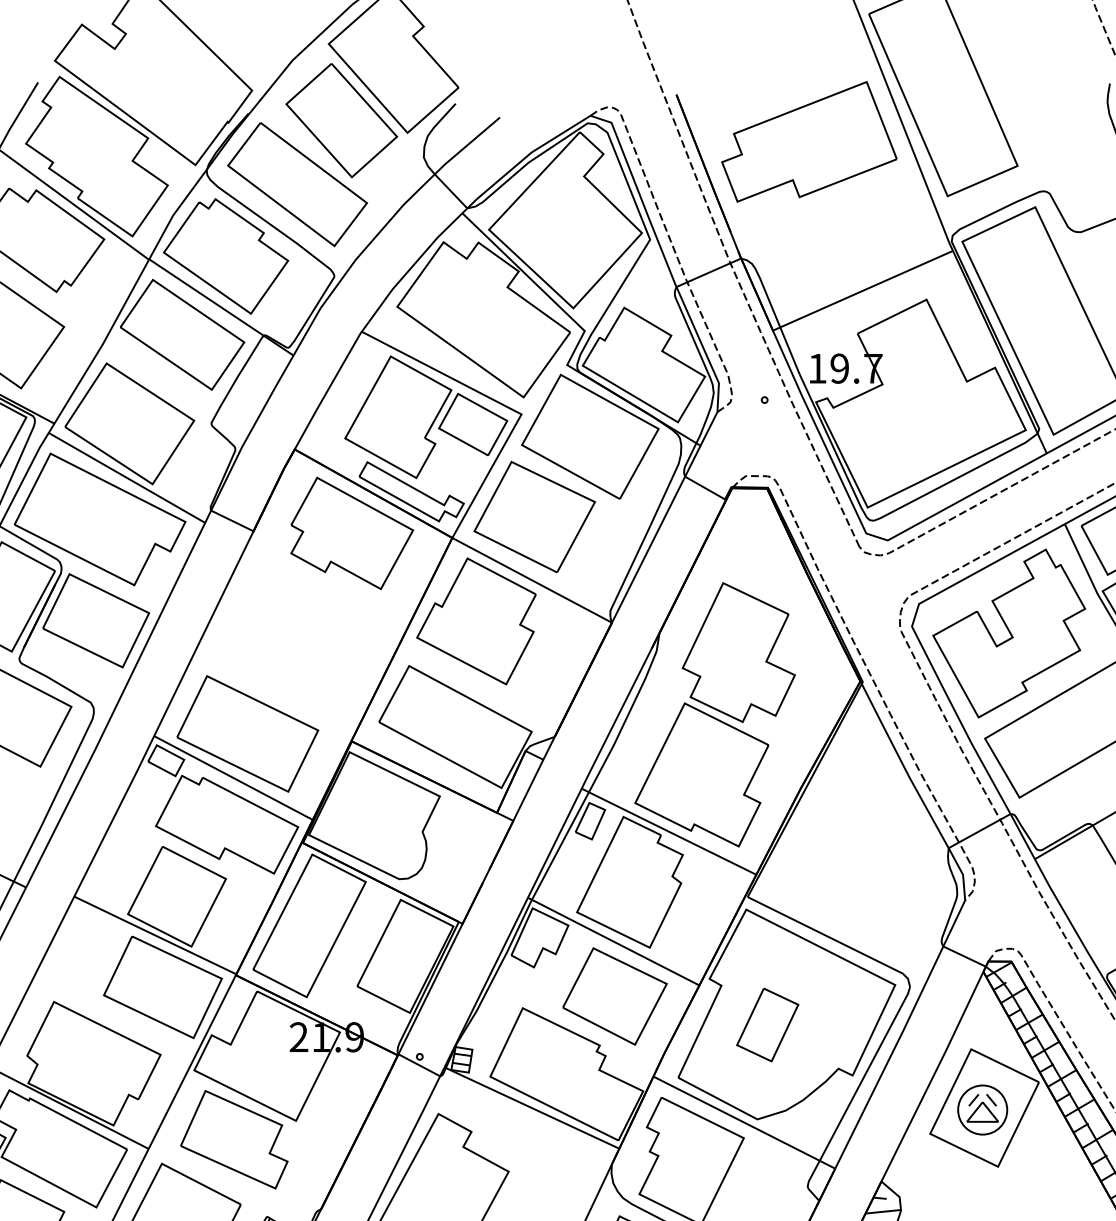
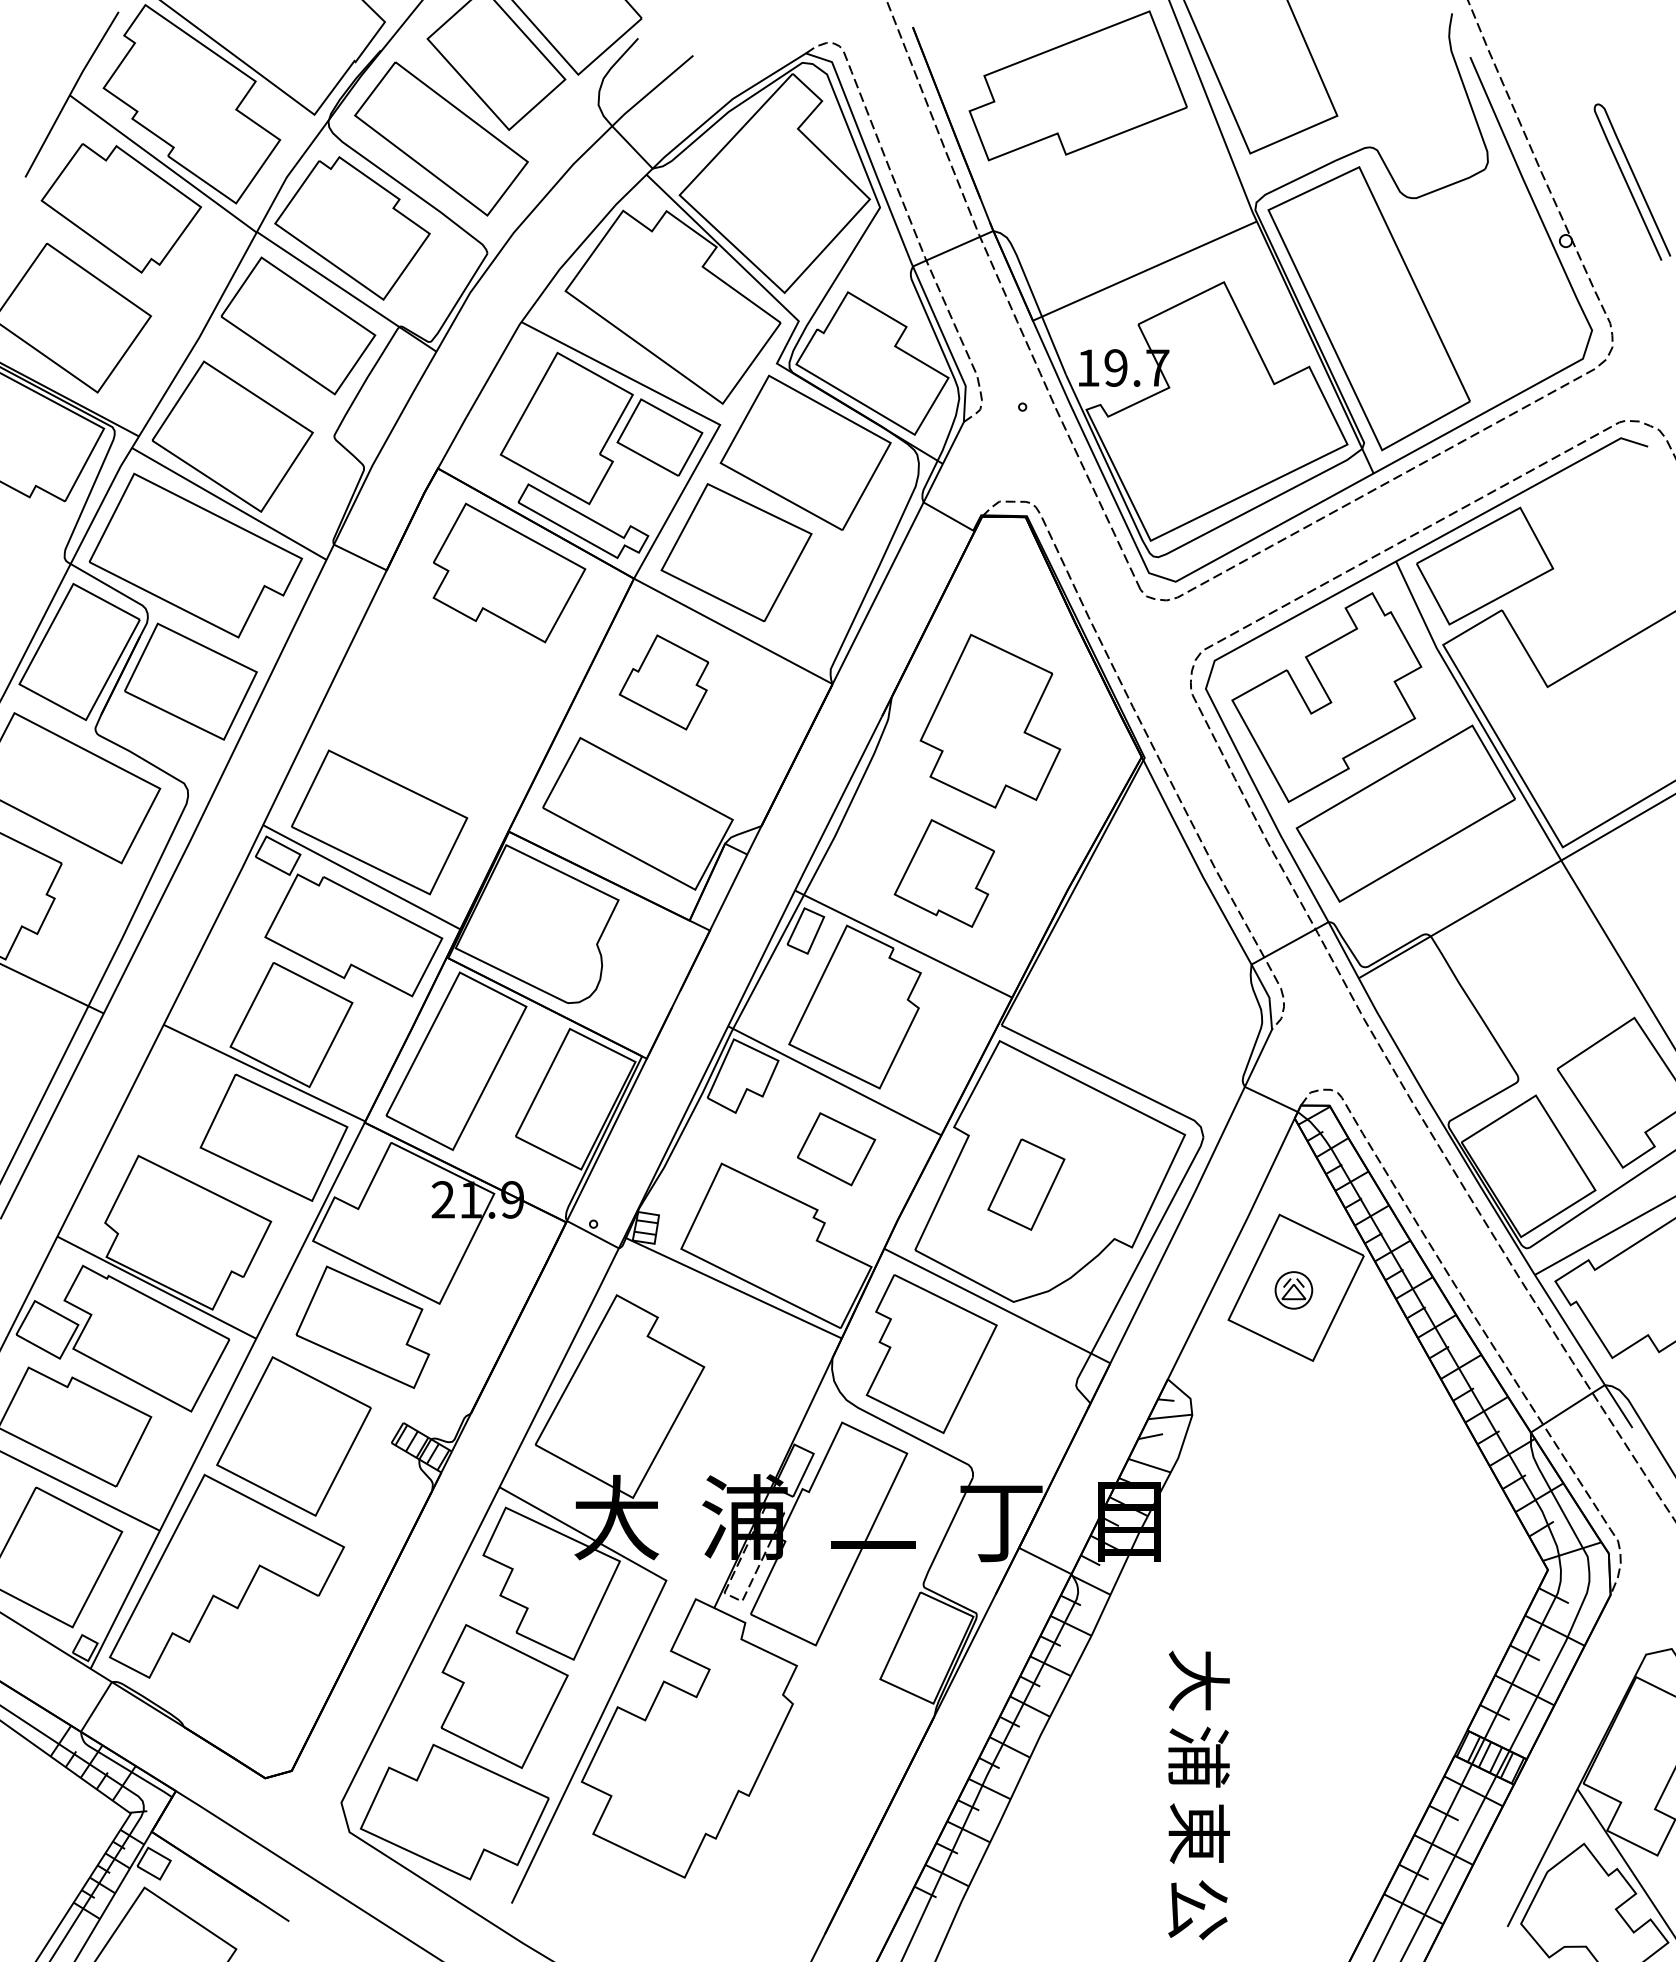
part: (476, 621) -> (663, 682), size x0.6
part: (701, 774) -> (944, 873), size x0.6
part: (615, 996) -> (836, 1149), size x0.6
part: (982, 1110) -> (1293, 1290), size x0.6

